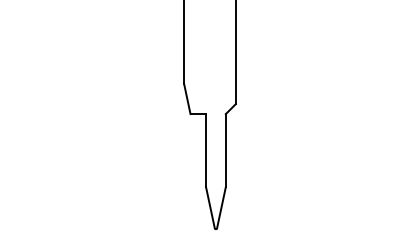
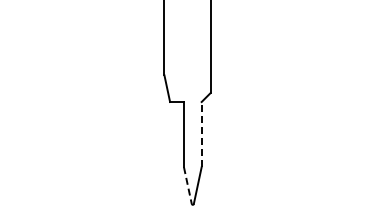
line: (225, 150) -> (201, 134), solid -> dashed
line: (210, 207) -> (187, 185), solid -> dashed

